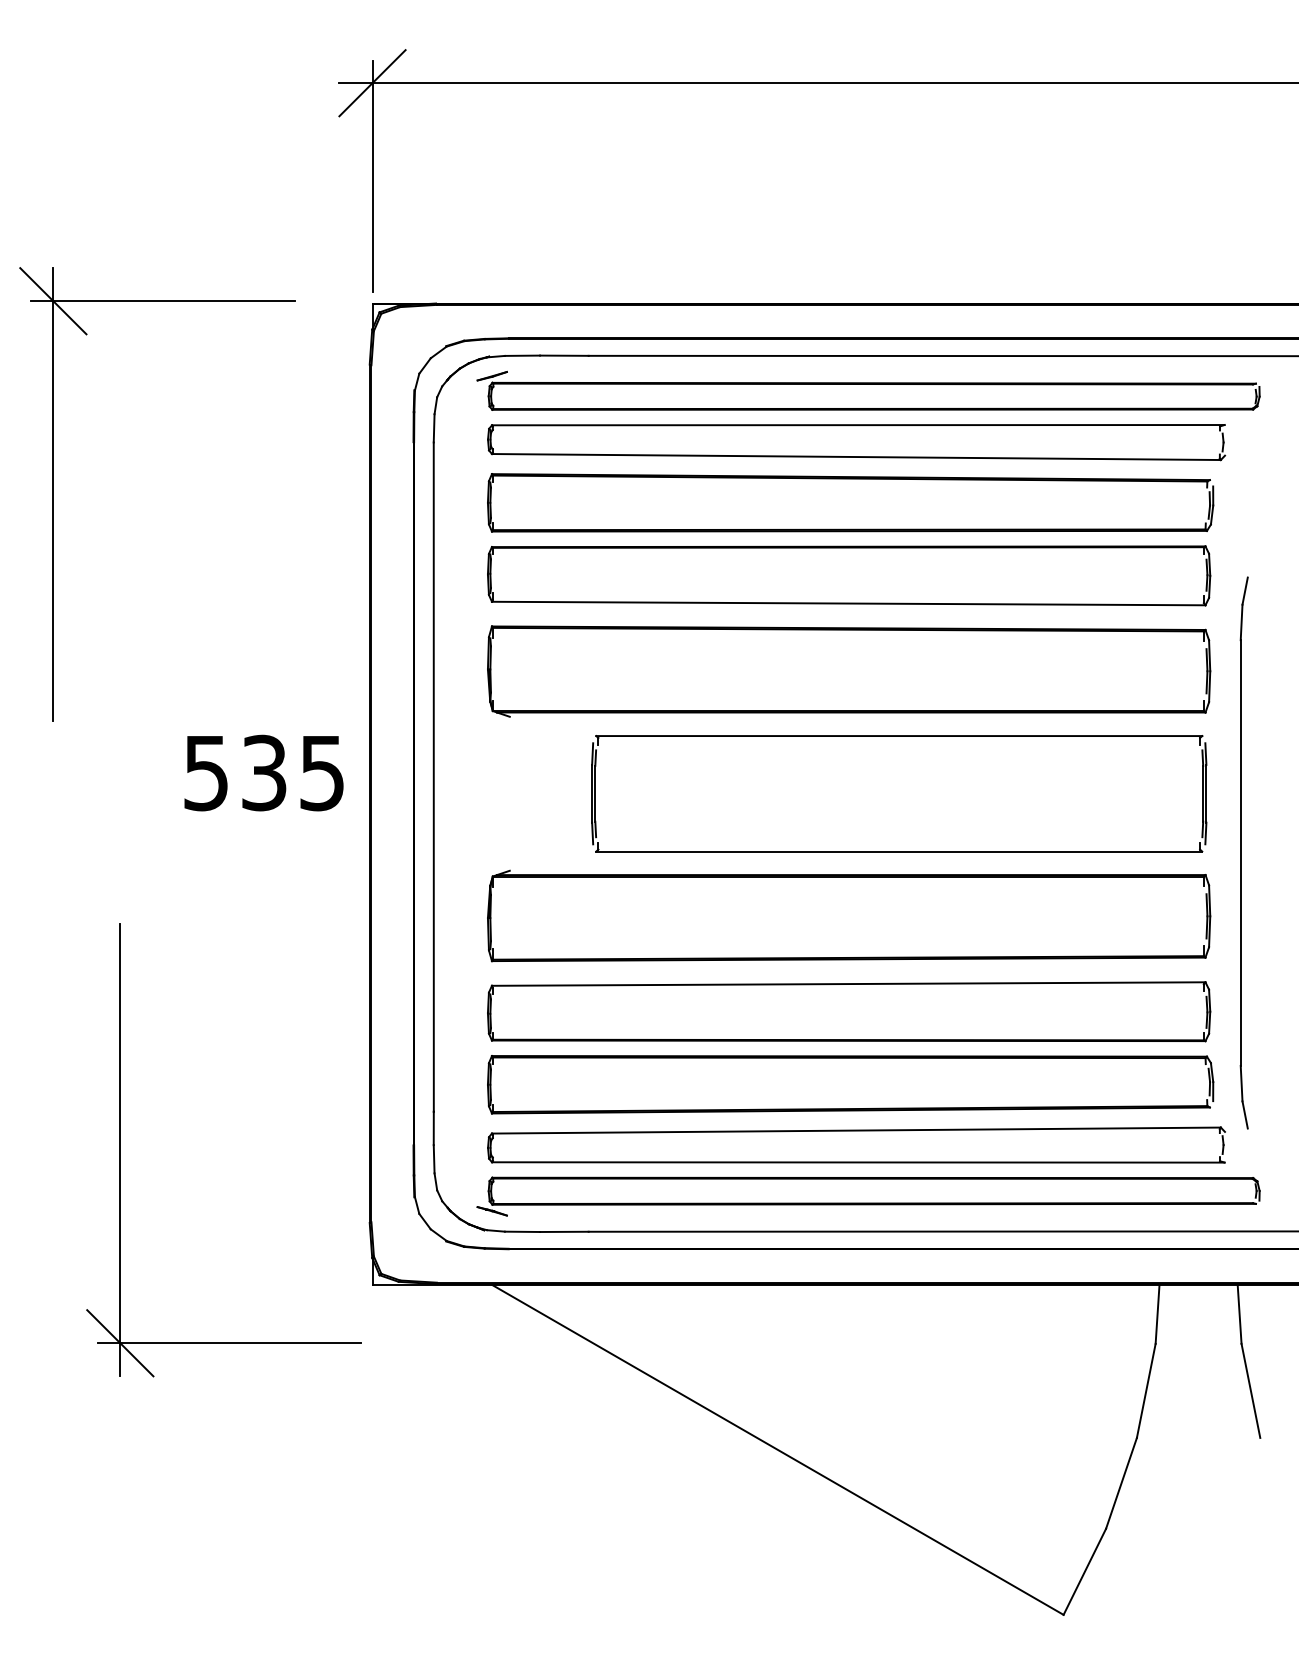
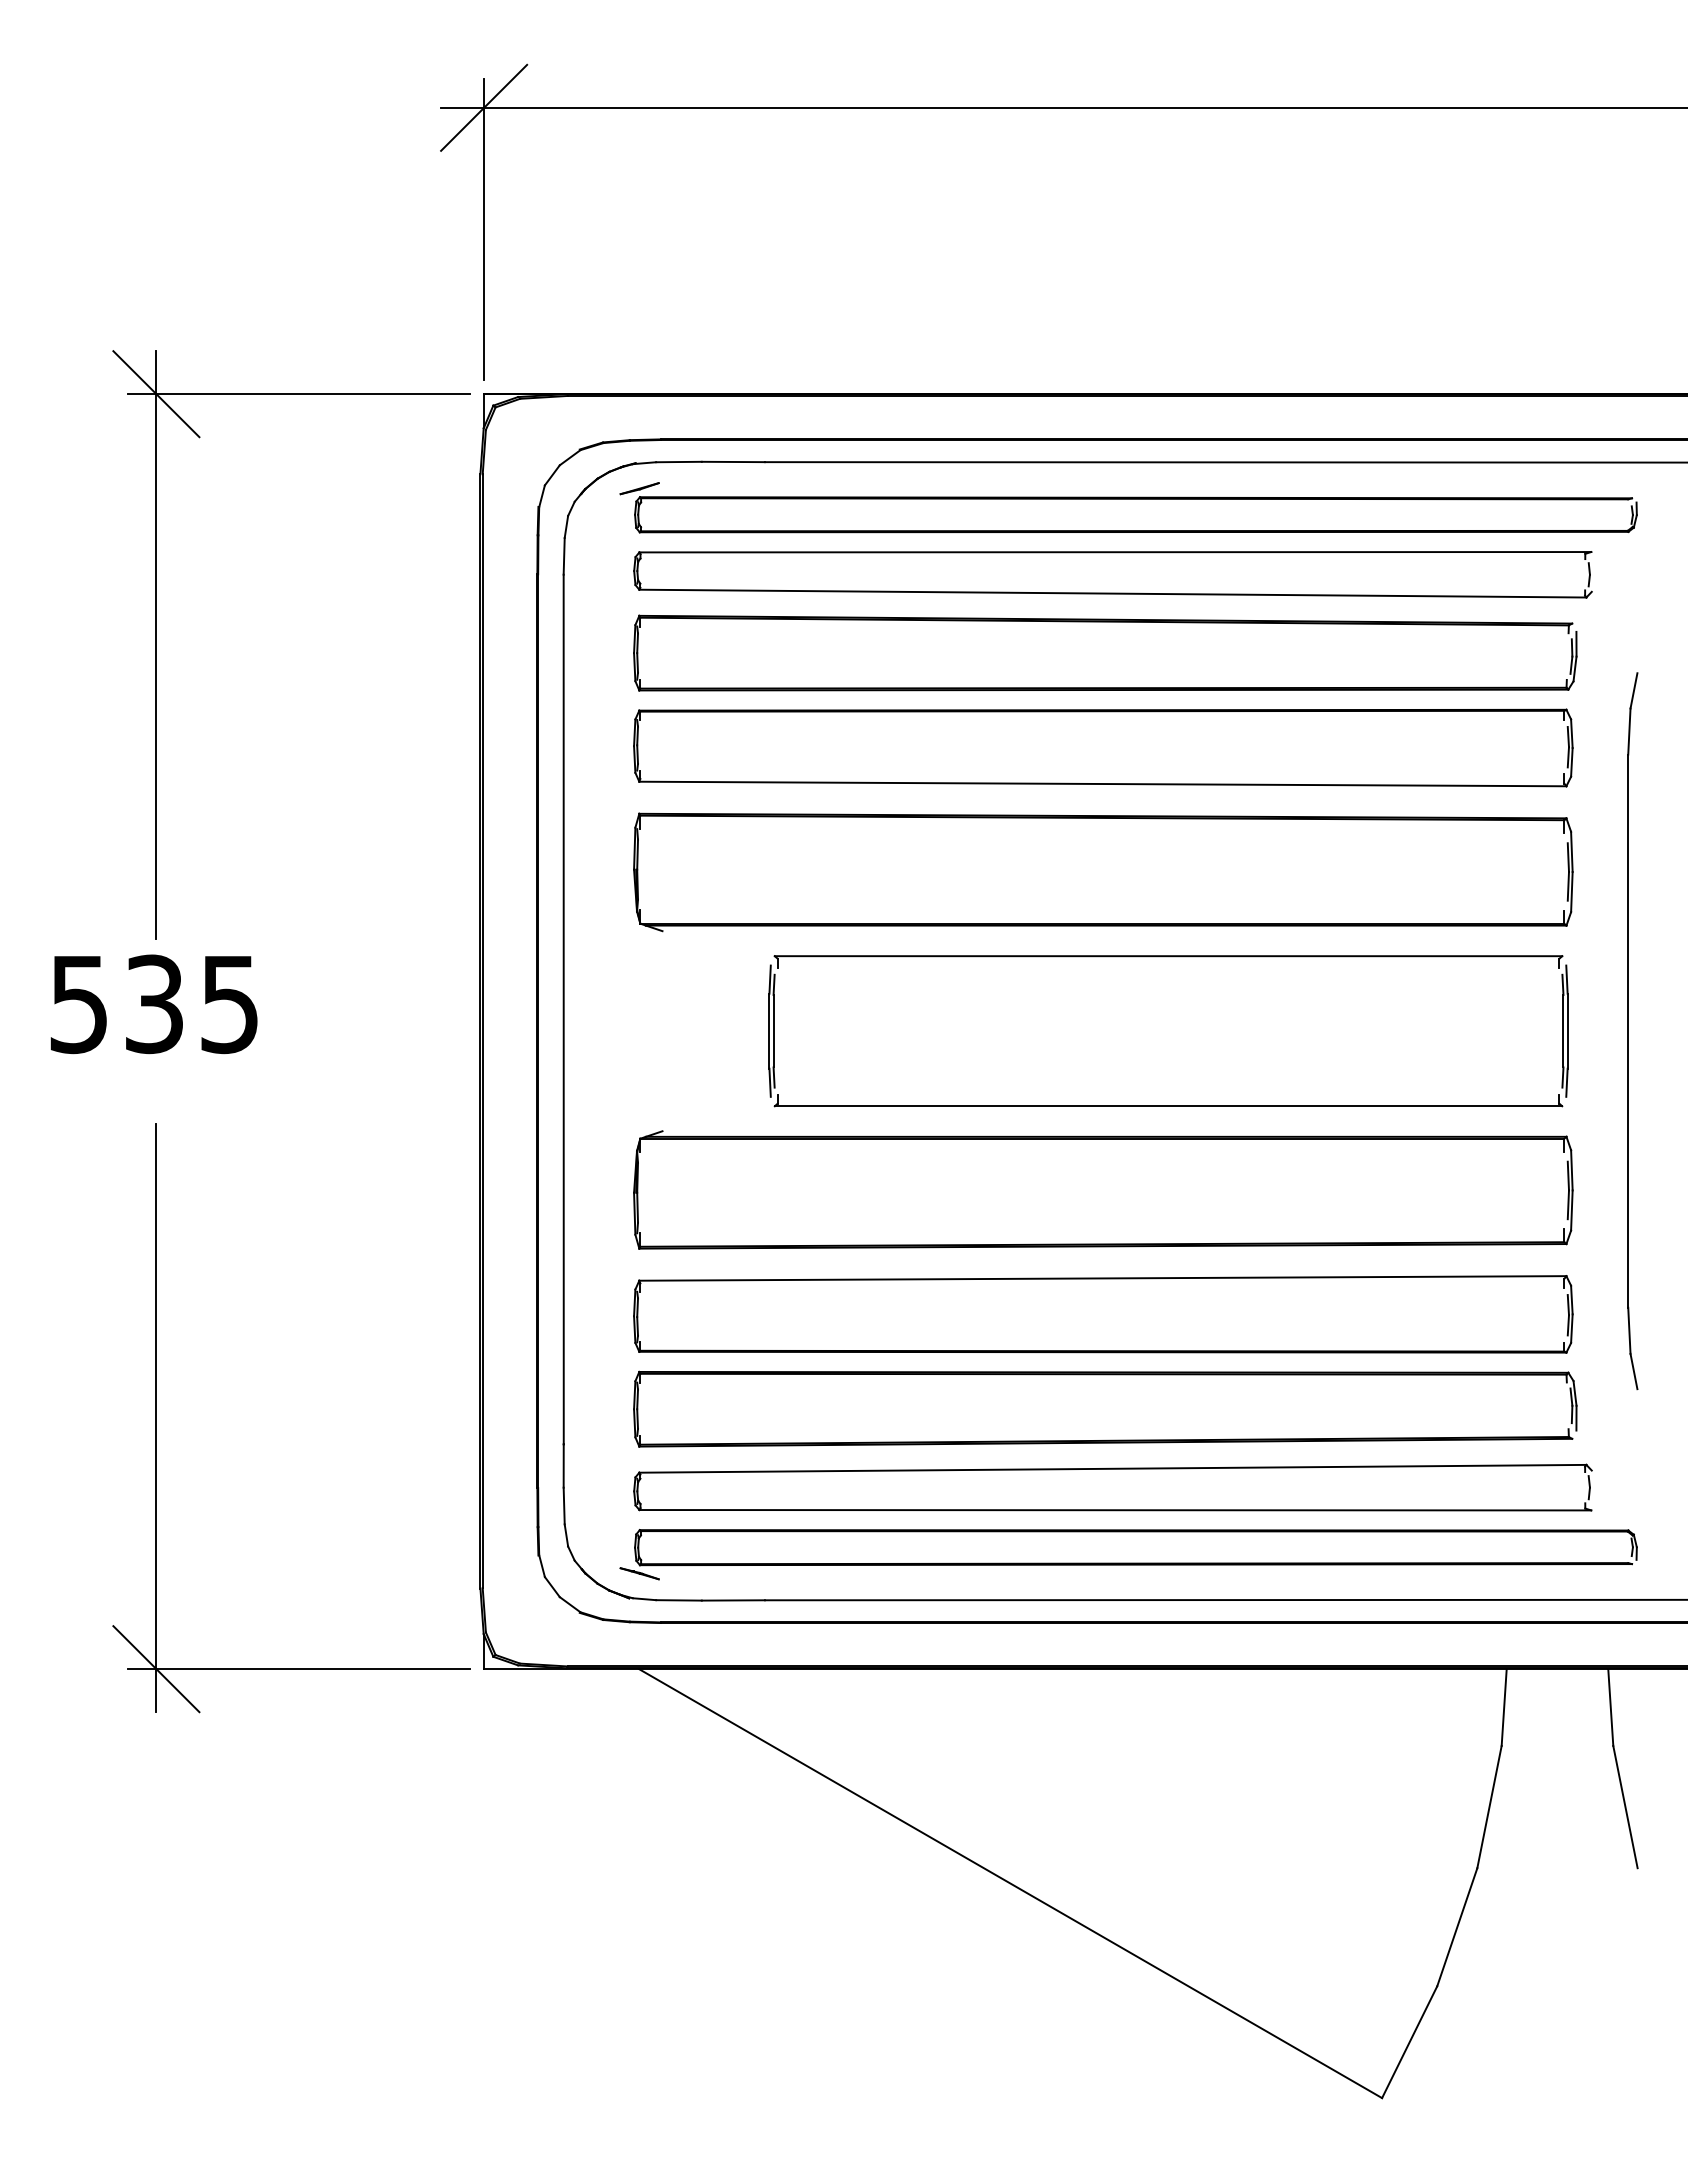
part: (53, 493) -> (156, 644), moved
text: (263, 773) -> (153, 1004), moved
part: (1244, 853) -> (1632, 1031), moved
part: (120, 1150) -> (156, 1418), moved

